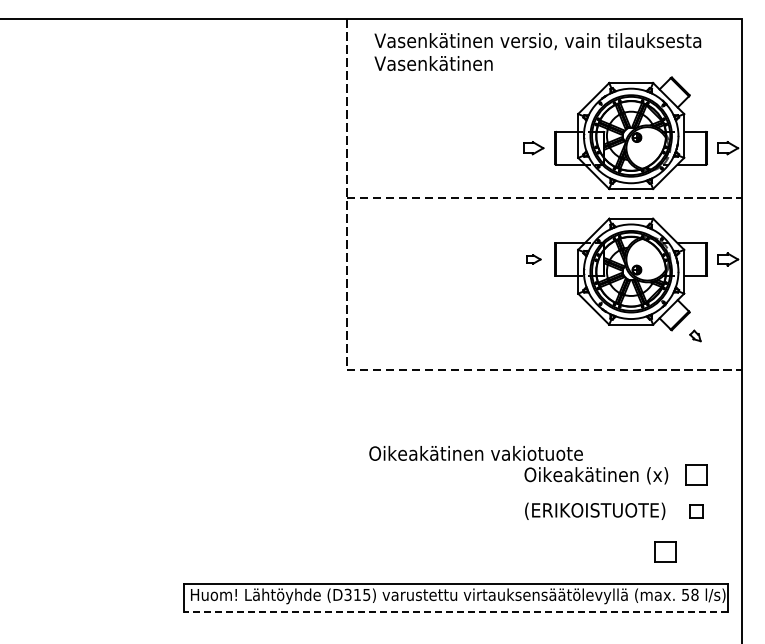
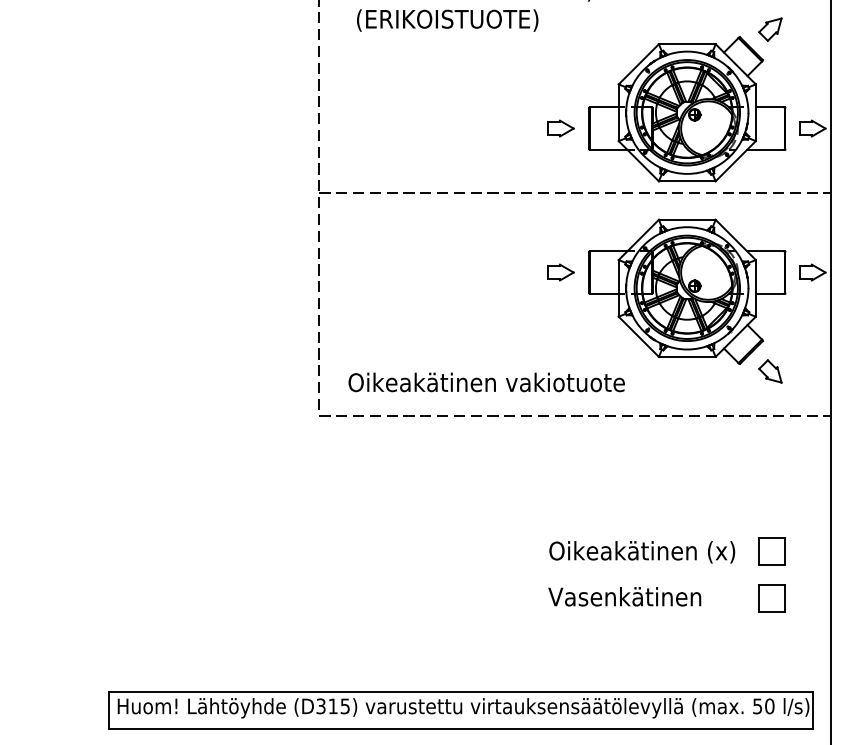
text: (445, 64) -> (447, 20), Vasenkätinen -> (ERIKOISTUOTE)
part: (694, 71) -> (769, 29), added
part: (533, 259) -> (560, 272), size x1.43
part: (695, 335) -> (770, 370), size x1.67
text: (475, 453) -> (485, 382), moved
text: (594, 510) -> (639, 597), (ERIKOISTUOTE) -> Vasenkätinen
part: (696, 511) -> (771, 598), size x1.67
part: (665, 551) -> (731, 650), removed
text: (694, 594) -> (769, 705), 58 -> 50
line: (455, 612) -> (460, 729), dashed -> solid

